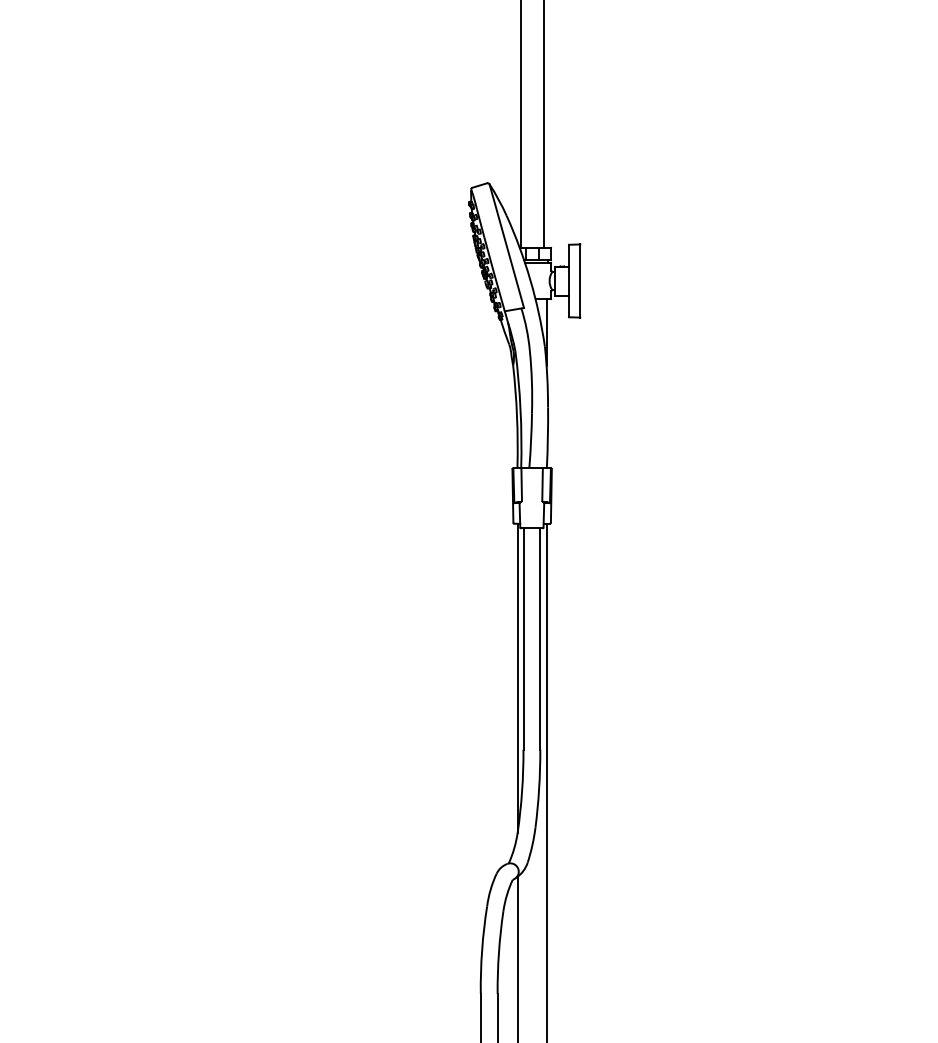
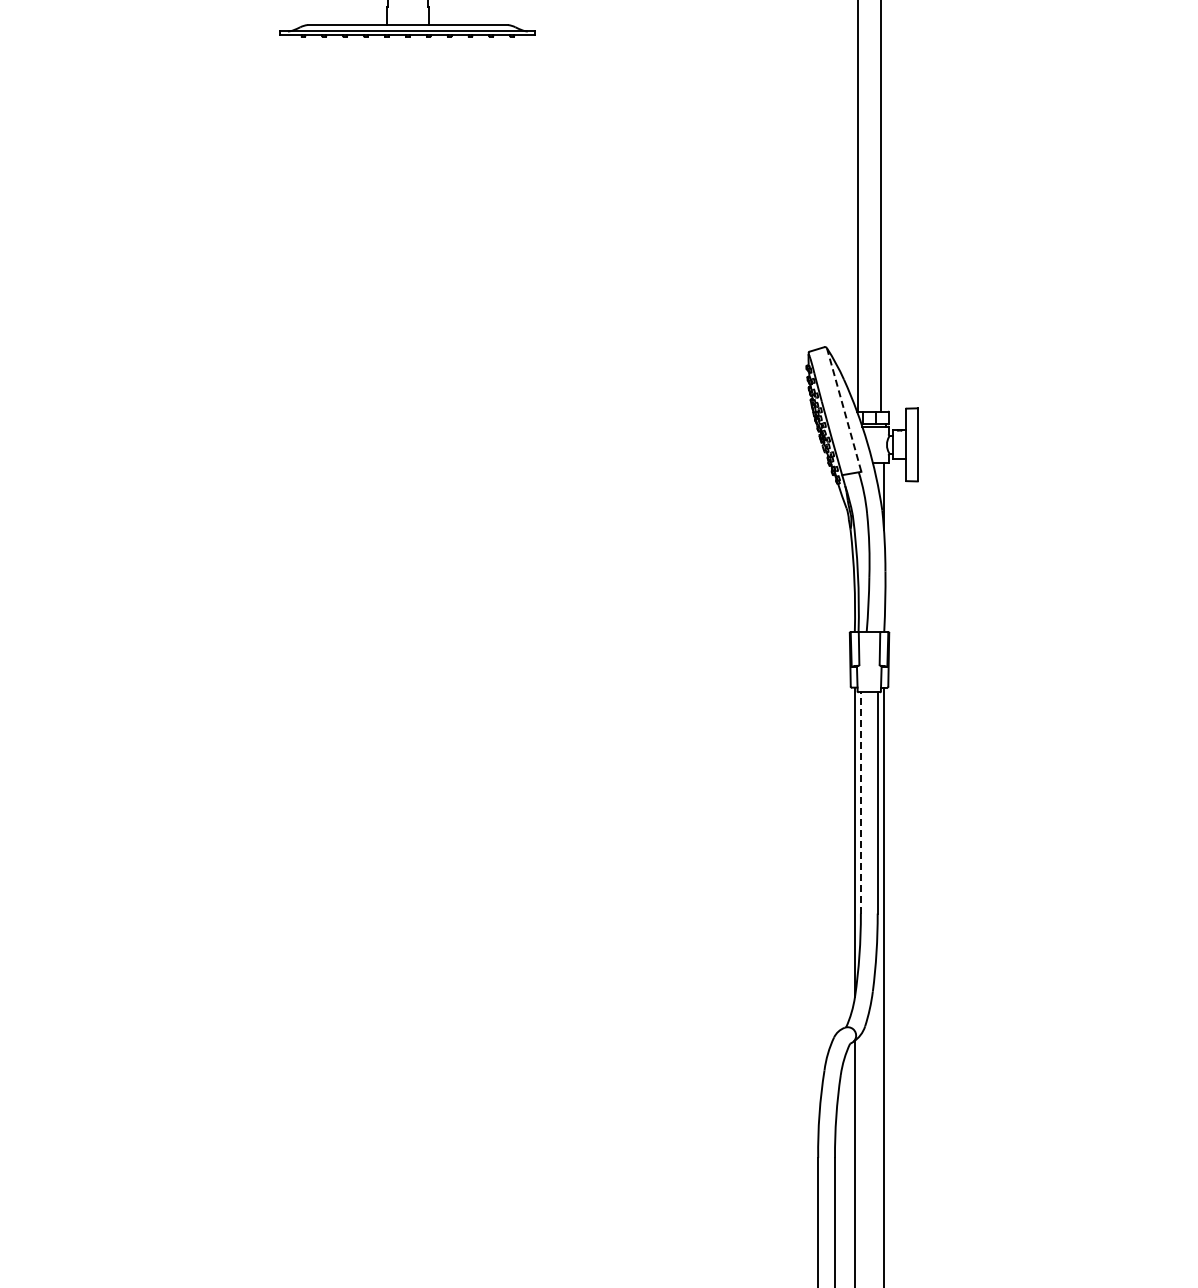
line: (507, 246) -> (844, 410), solid -> dashed
line: (523, 638) -> (860, 802), solid -> dashed

